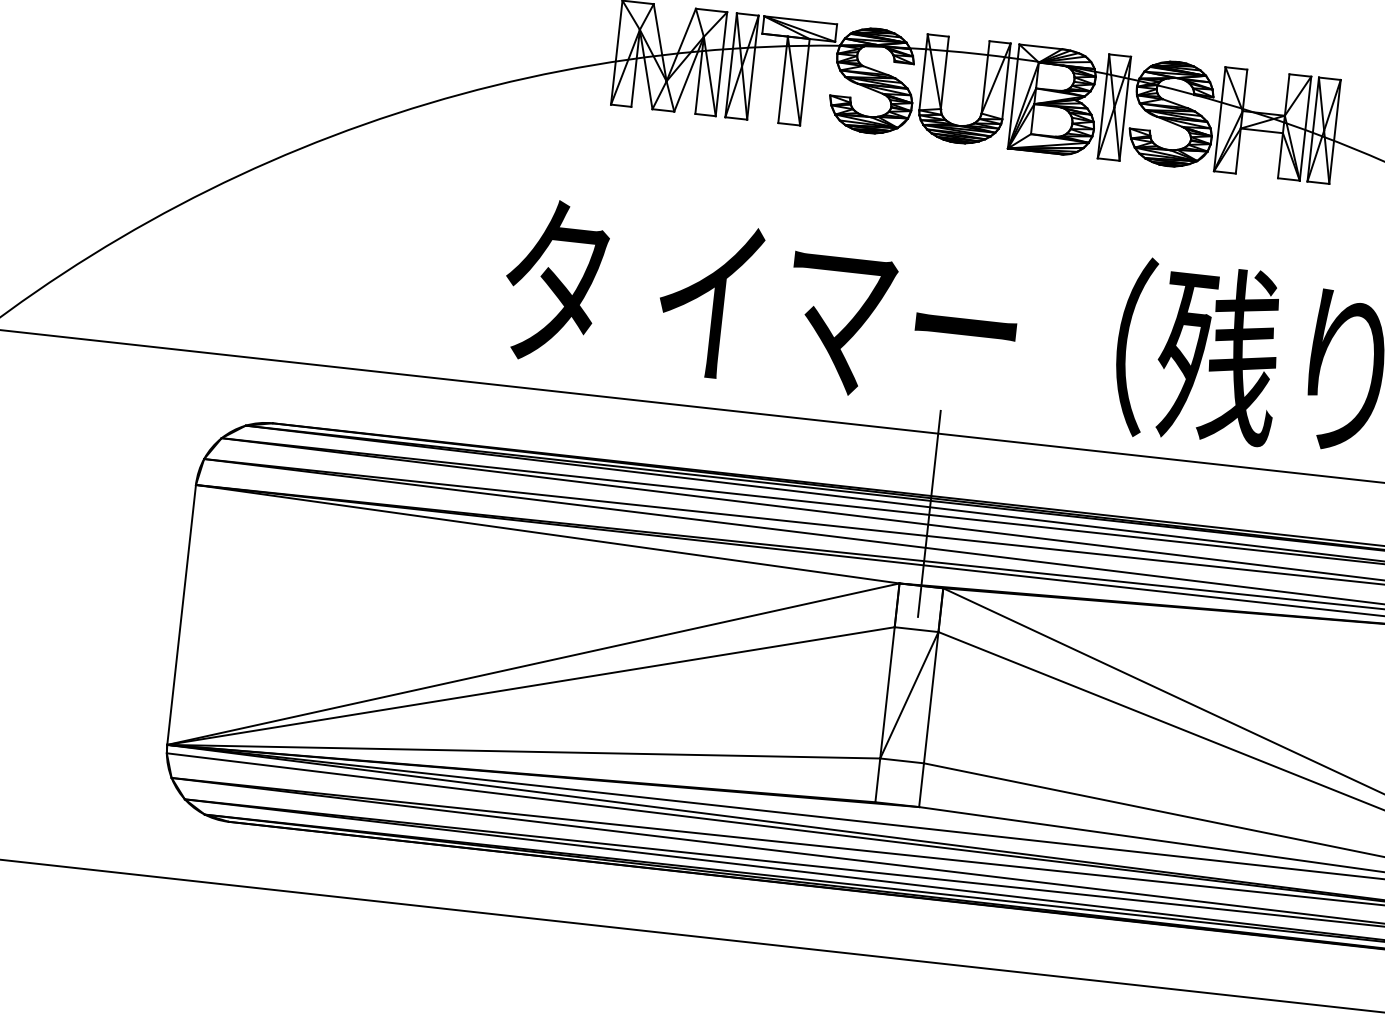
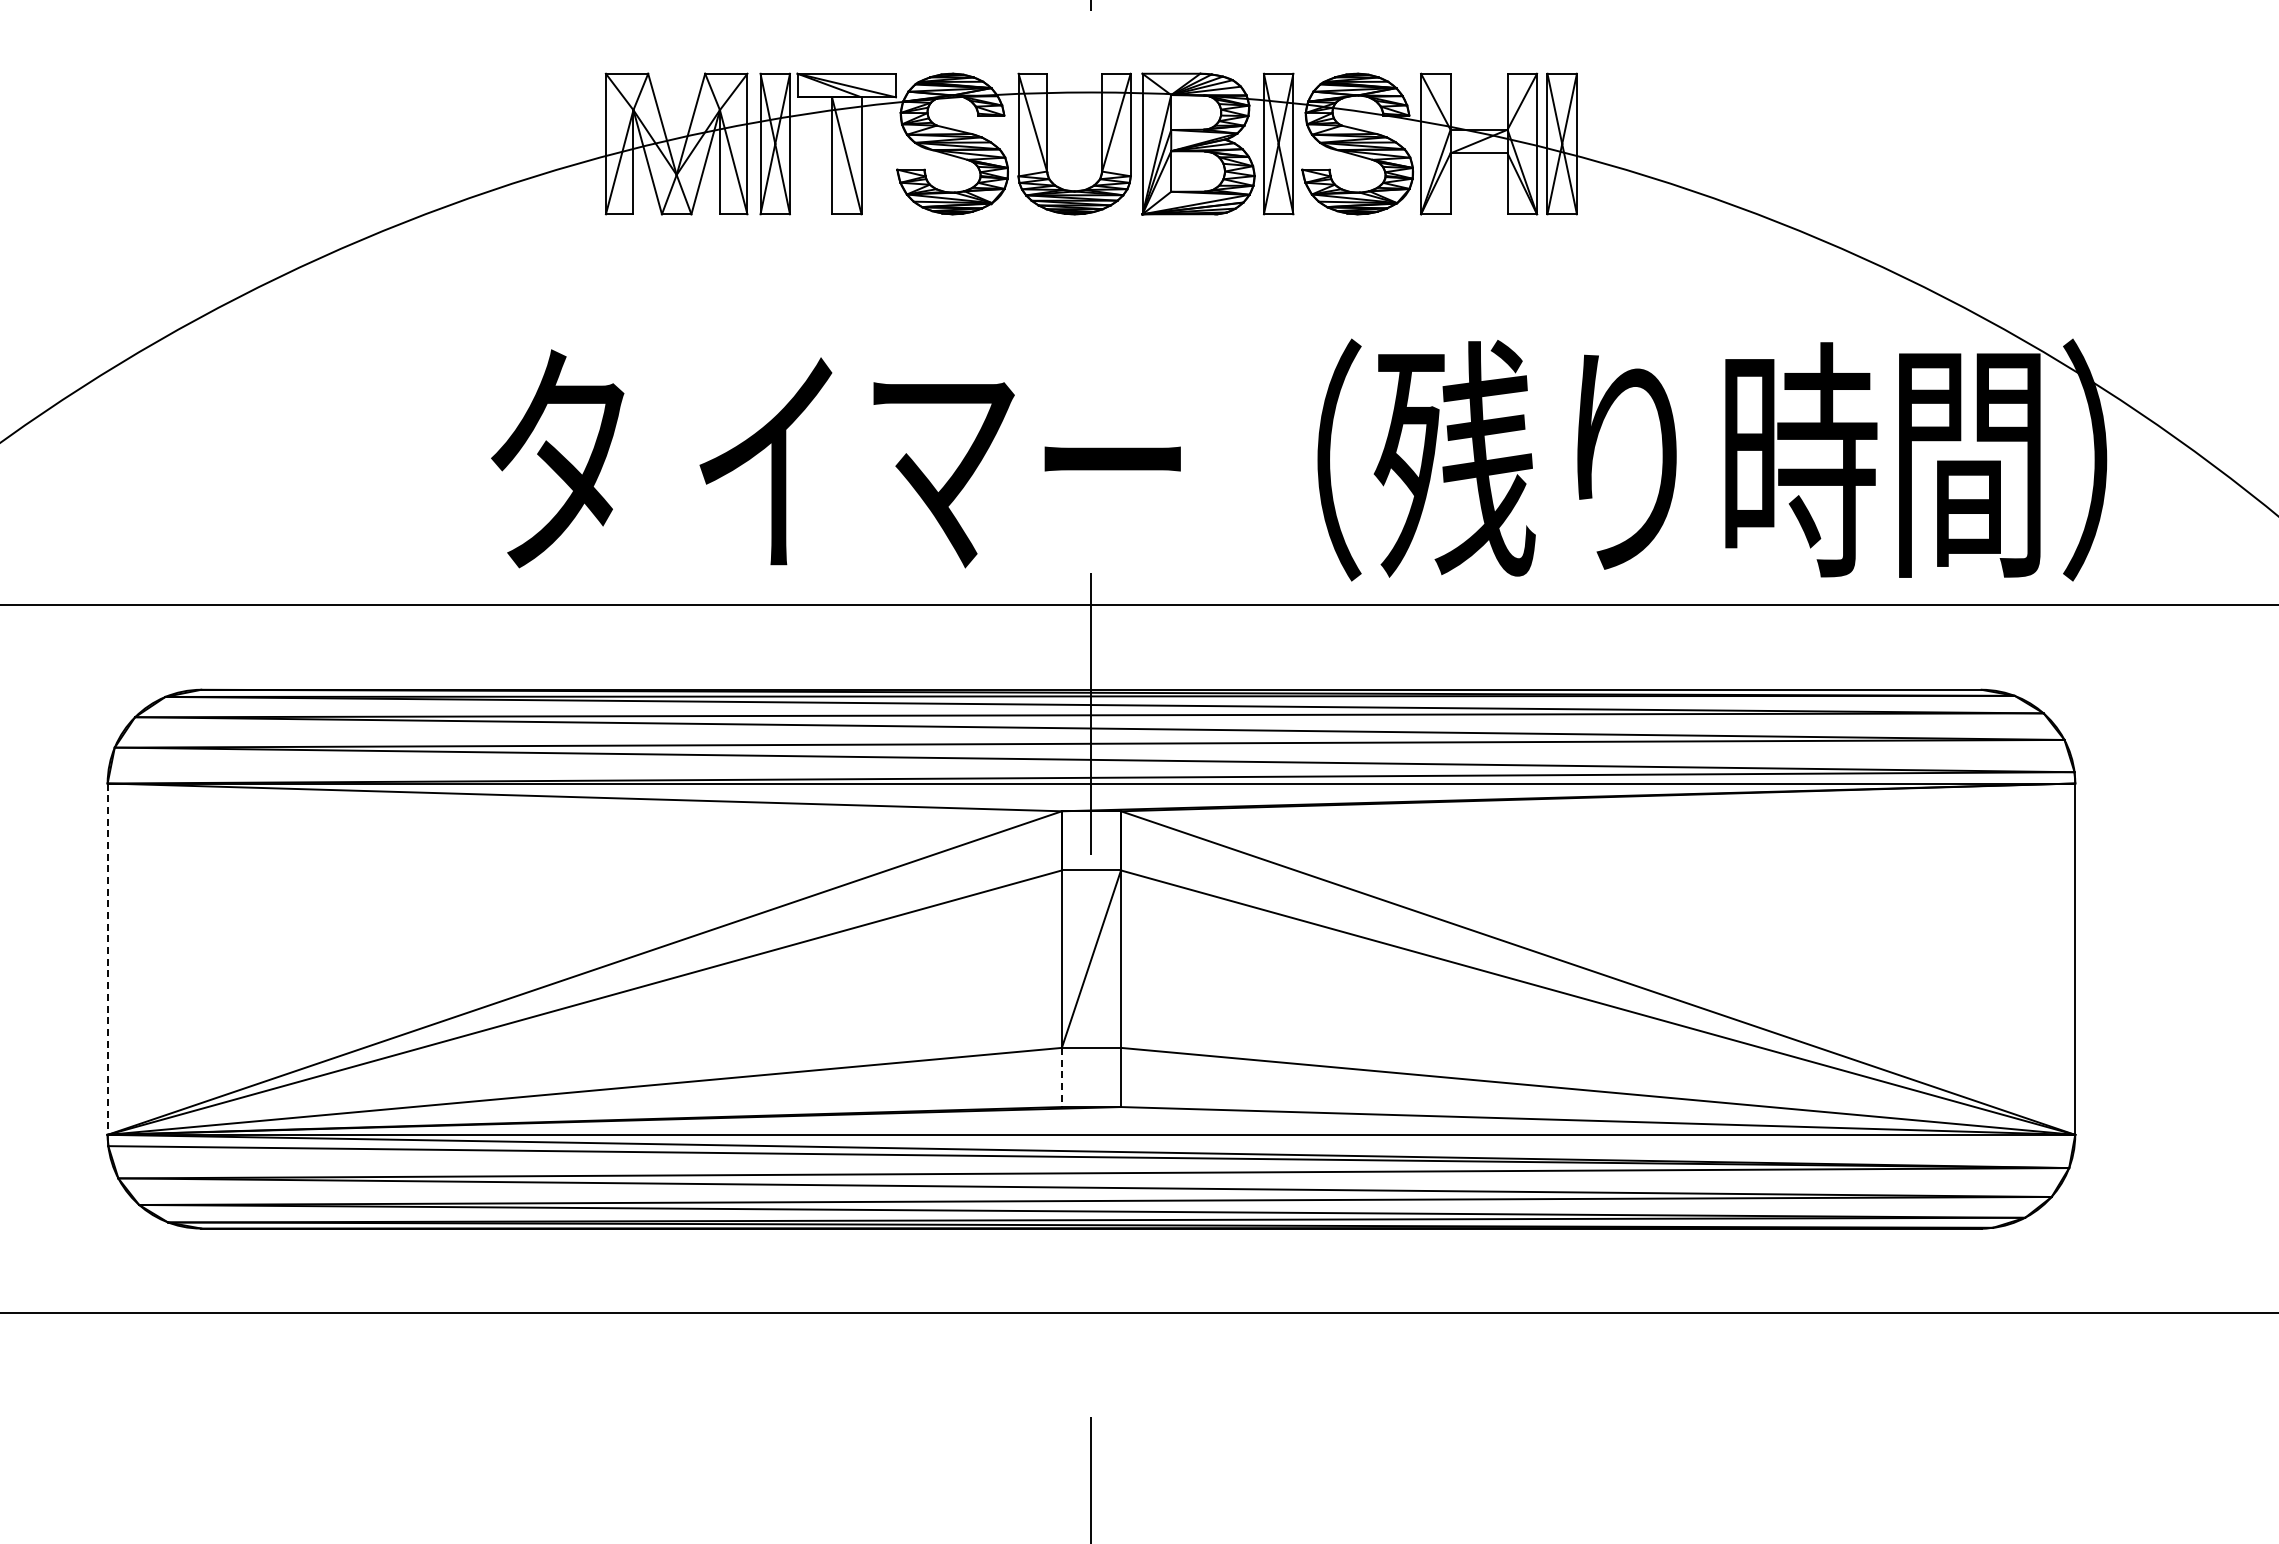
line: (181, 615) -> (107, 959), solid -> dashed
line: (877, 780) -> (1061, 1077), solid -> dashed

